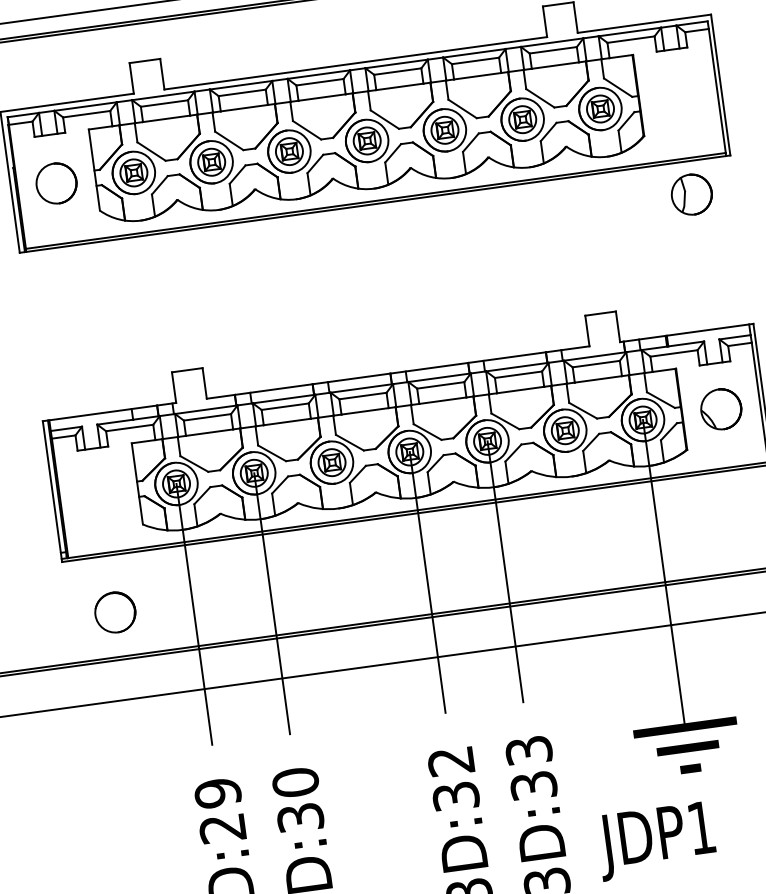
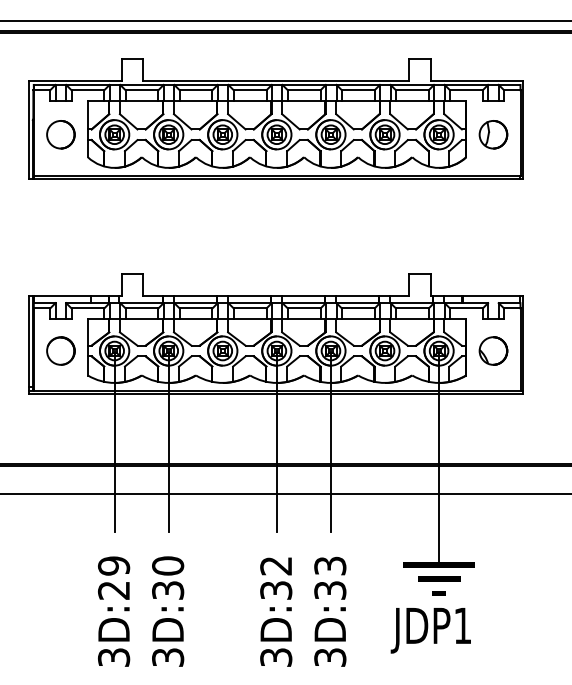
part: (691, 194) -> (493, 134), moved
circle: (114, 611) -> (60, 350), moved
text: (655, 840) -> (430, 630), moved

